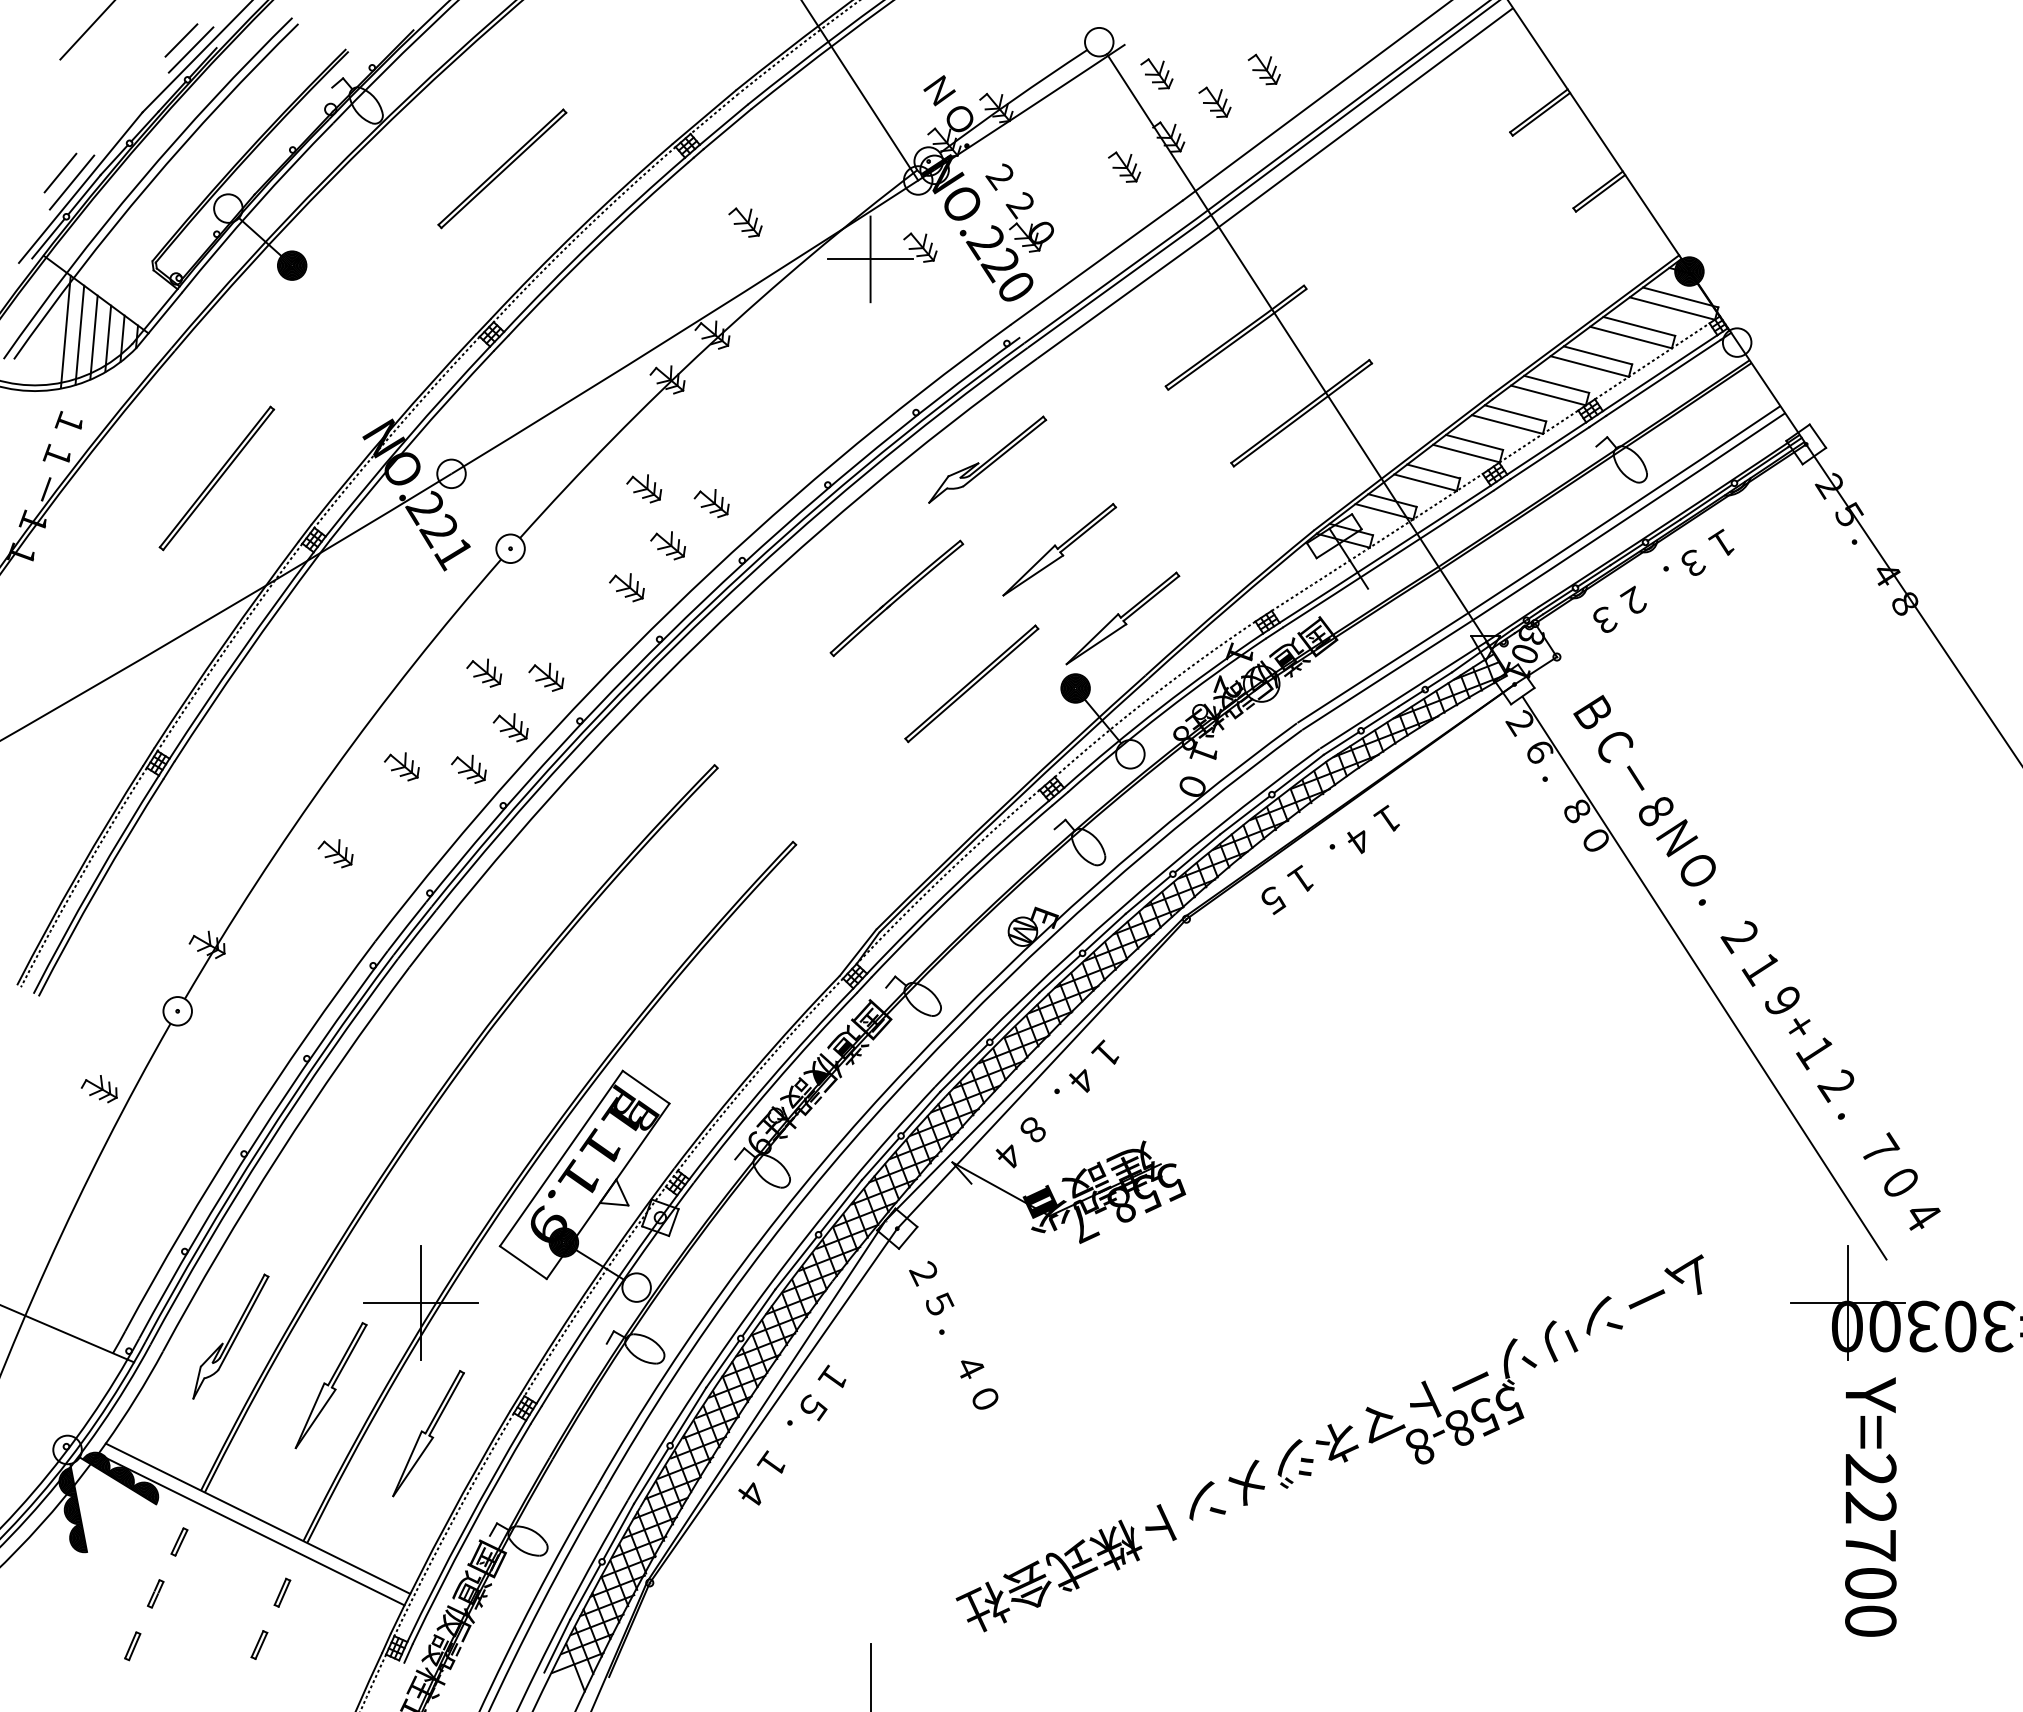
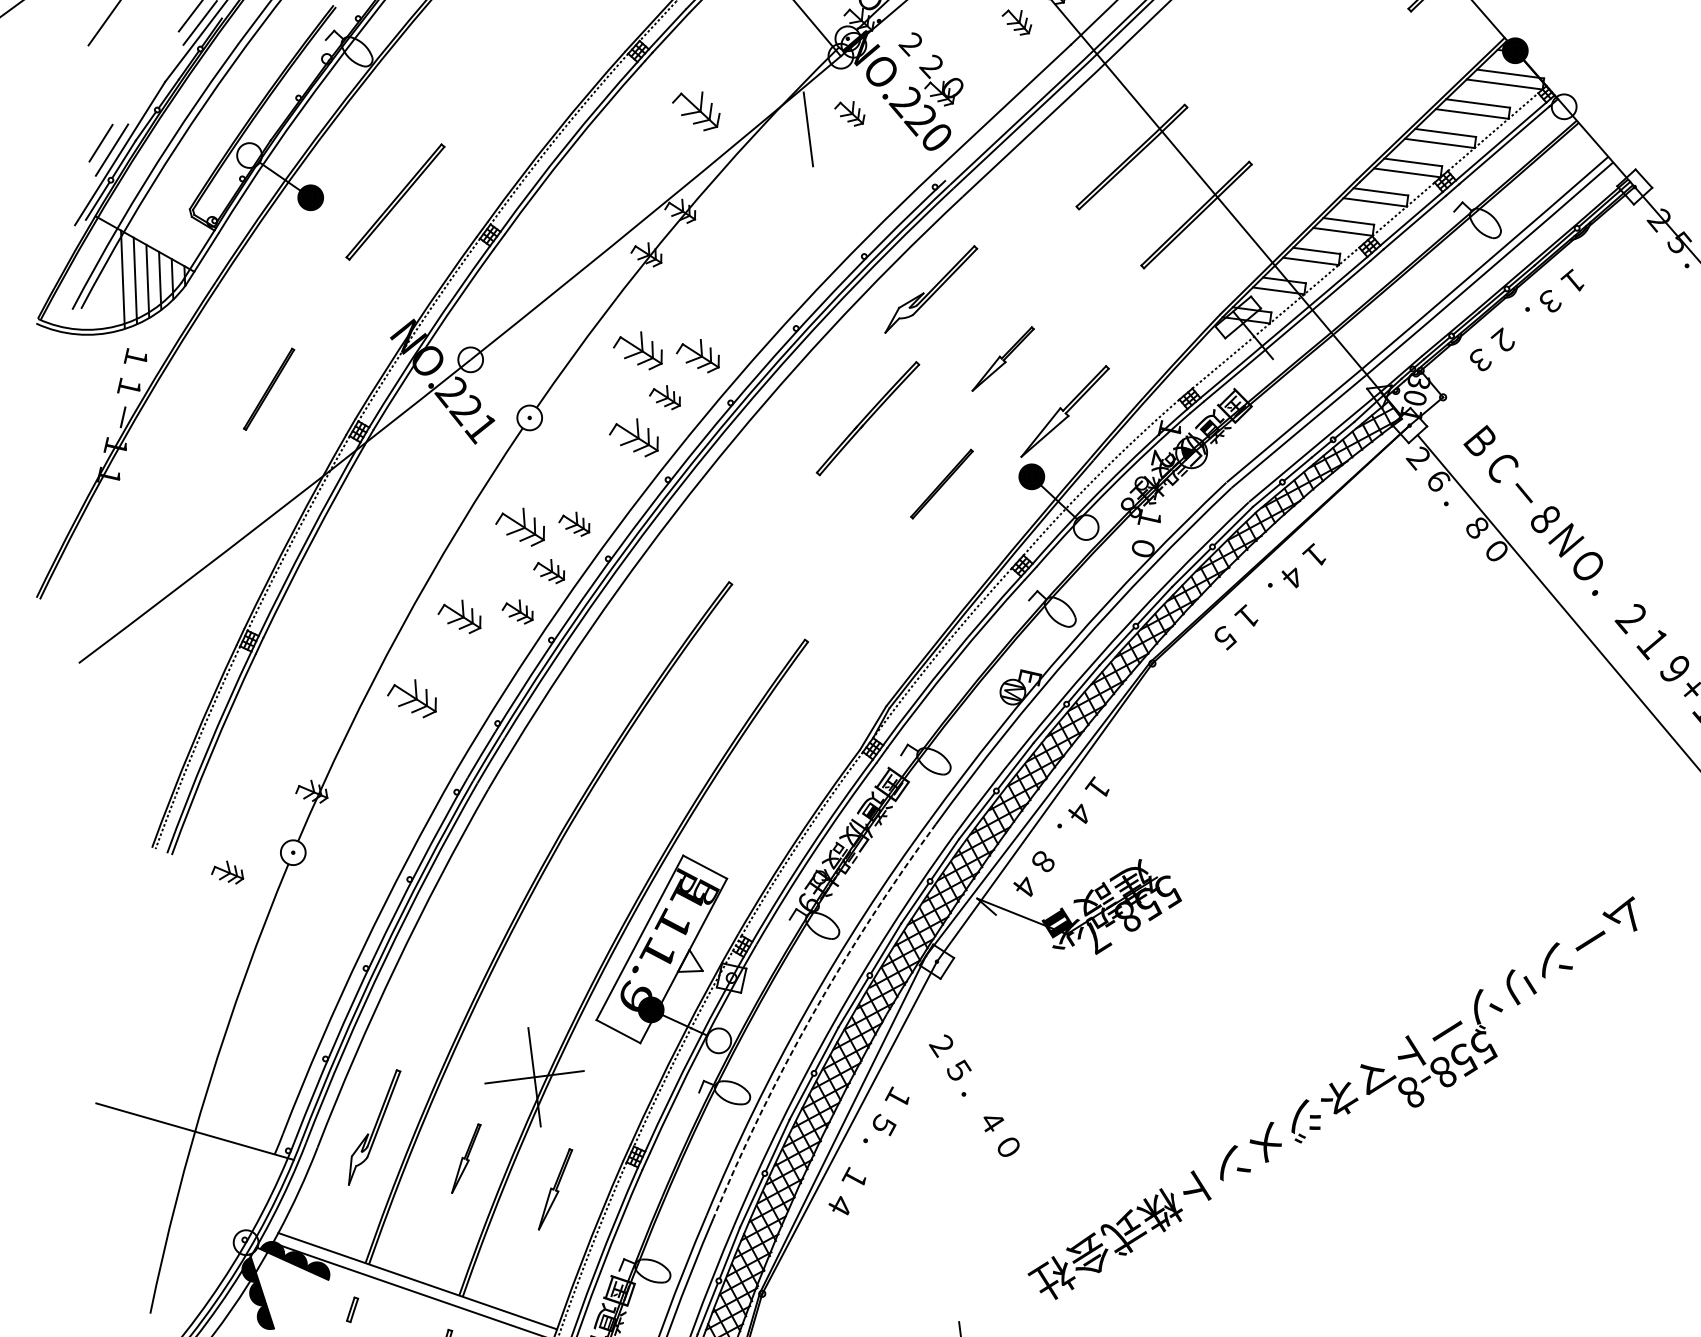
part: (502, 168) -> (395, 201), moved
part: (745, 222) -> (696, 111), size x1.6
line: (870, 259) -> (808, 129), removed
part: (216, 478) -> (268, 389), size x0.6
part: (644, 488) -> (638, 351), size x1.6
part: (711, 503) -> (697, 357), size x1.4
part: (1059, 549) -> (1002, 358), size x0.7
part: (626, 587) -> (633, 438), size x1.6
part: (484, 672) -> (520, 527), size x1.6
part: (971, 683) -> (941, 483), size x0.6
part: (401, 766) -> (459, 617), size x1.4
part: (335, 853) -> (412, 699), size x1.6
part: (99, 1089) -> (227, 873), moved
arc: (747, 1271) -> (812, 1014), solid -> dashed
text: (953, 1334) -> (974, 1095), moved
part: (330, 1385) -> (465, 1158), size x0.6
part: (428, 1433) -> (555, 1189), size x0.7

